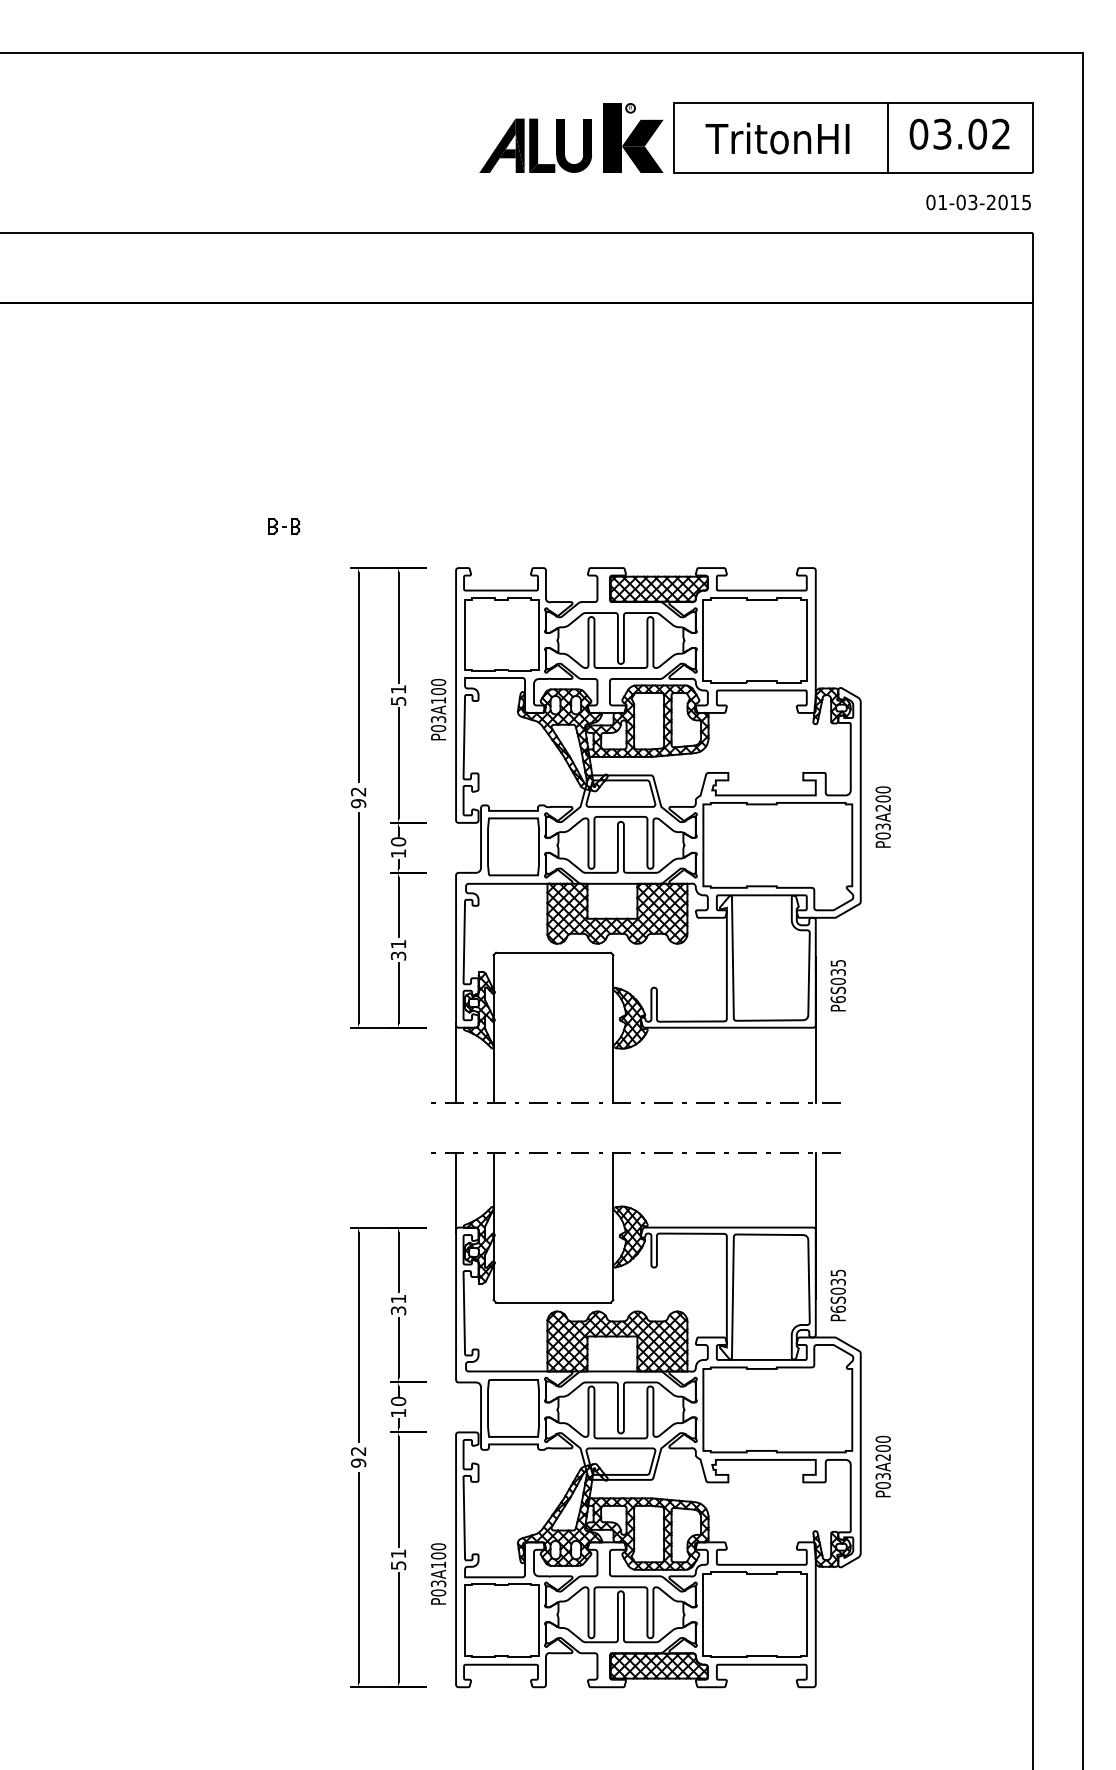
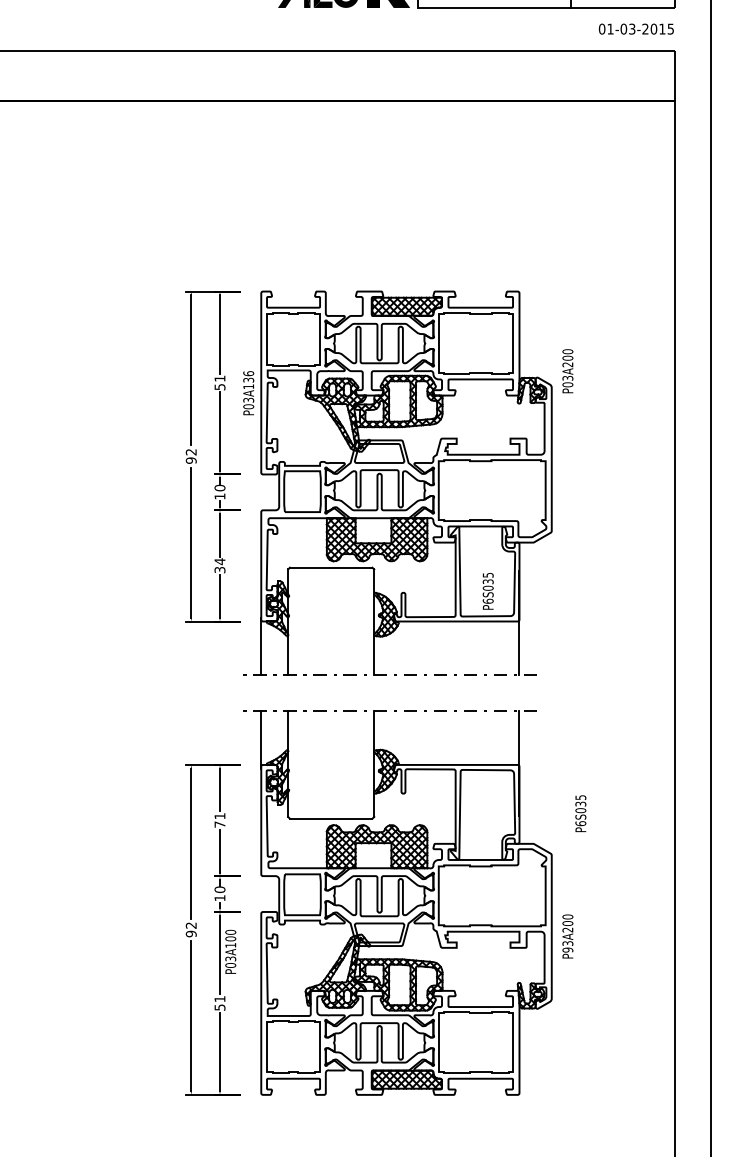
part: (284, 526) -> (138, 261), removed
text: (438, 686) -> (248, 376), P03A100 -> P03A136
text: (882, 816) -> (567, 370), moved
text: (398, 944) -> (219, 561), 31 -> 34
text: (837, 985) -> (487, 591), moved
text: (837, 1295) -> (580, 813), moved
text: (398, 1310) -> (219, 824), 31 -> 71
text: (882, 1485) -> (567, 950), P03A200 -> P93A200
text: (438, 1573) -> (230, 951), moved

